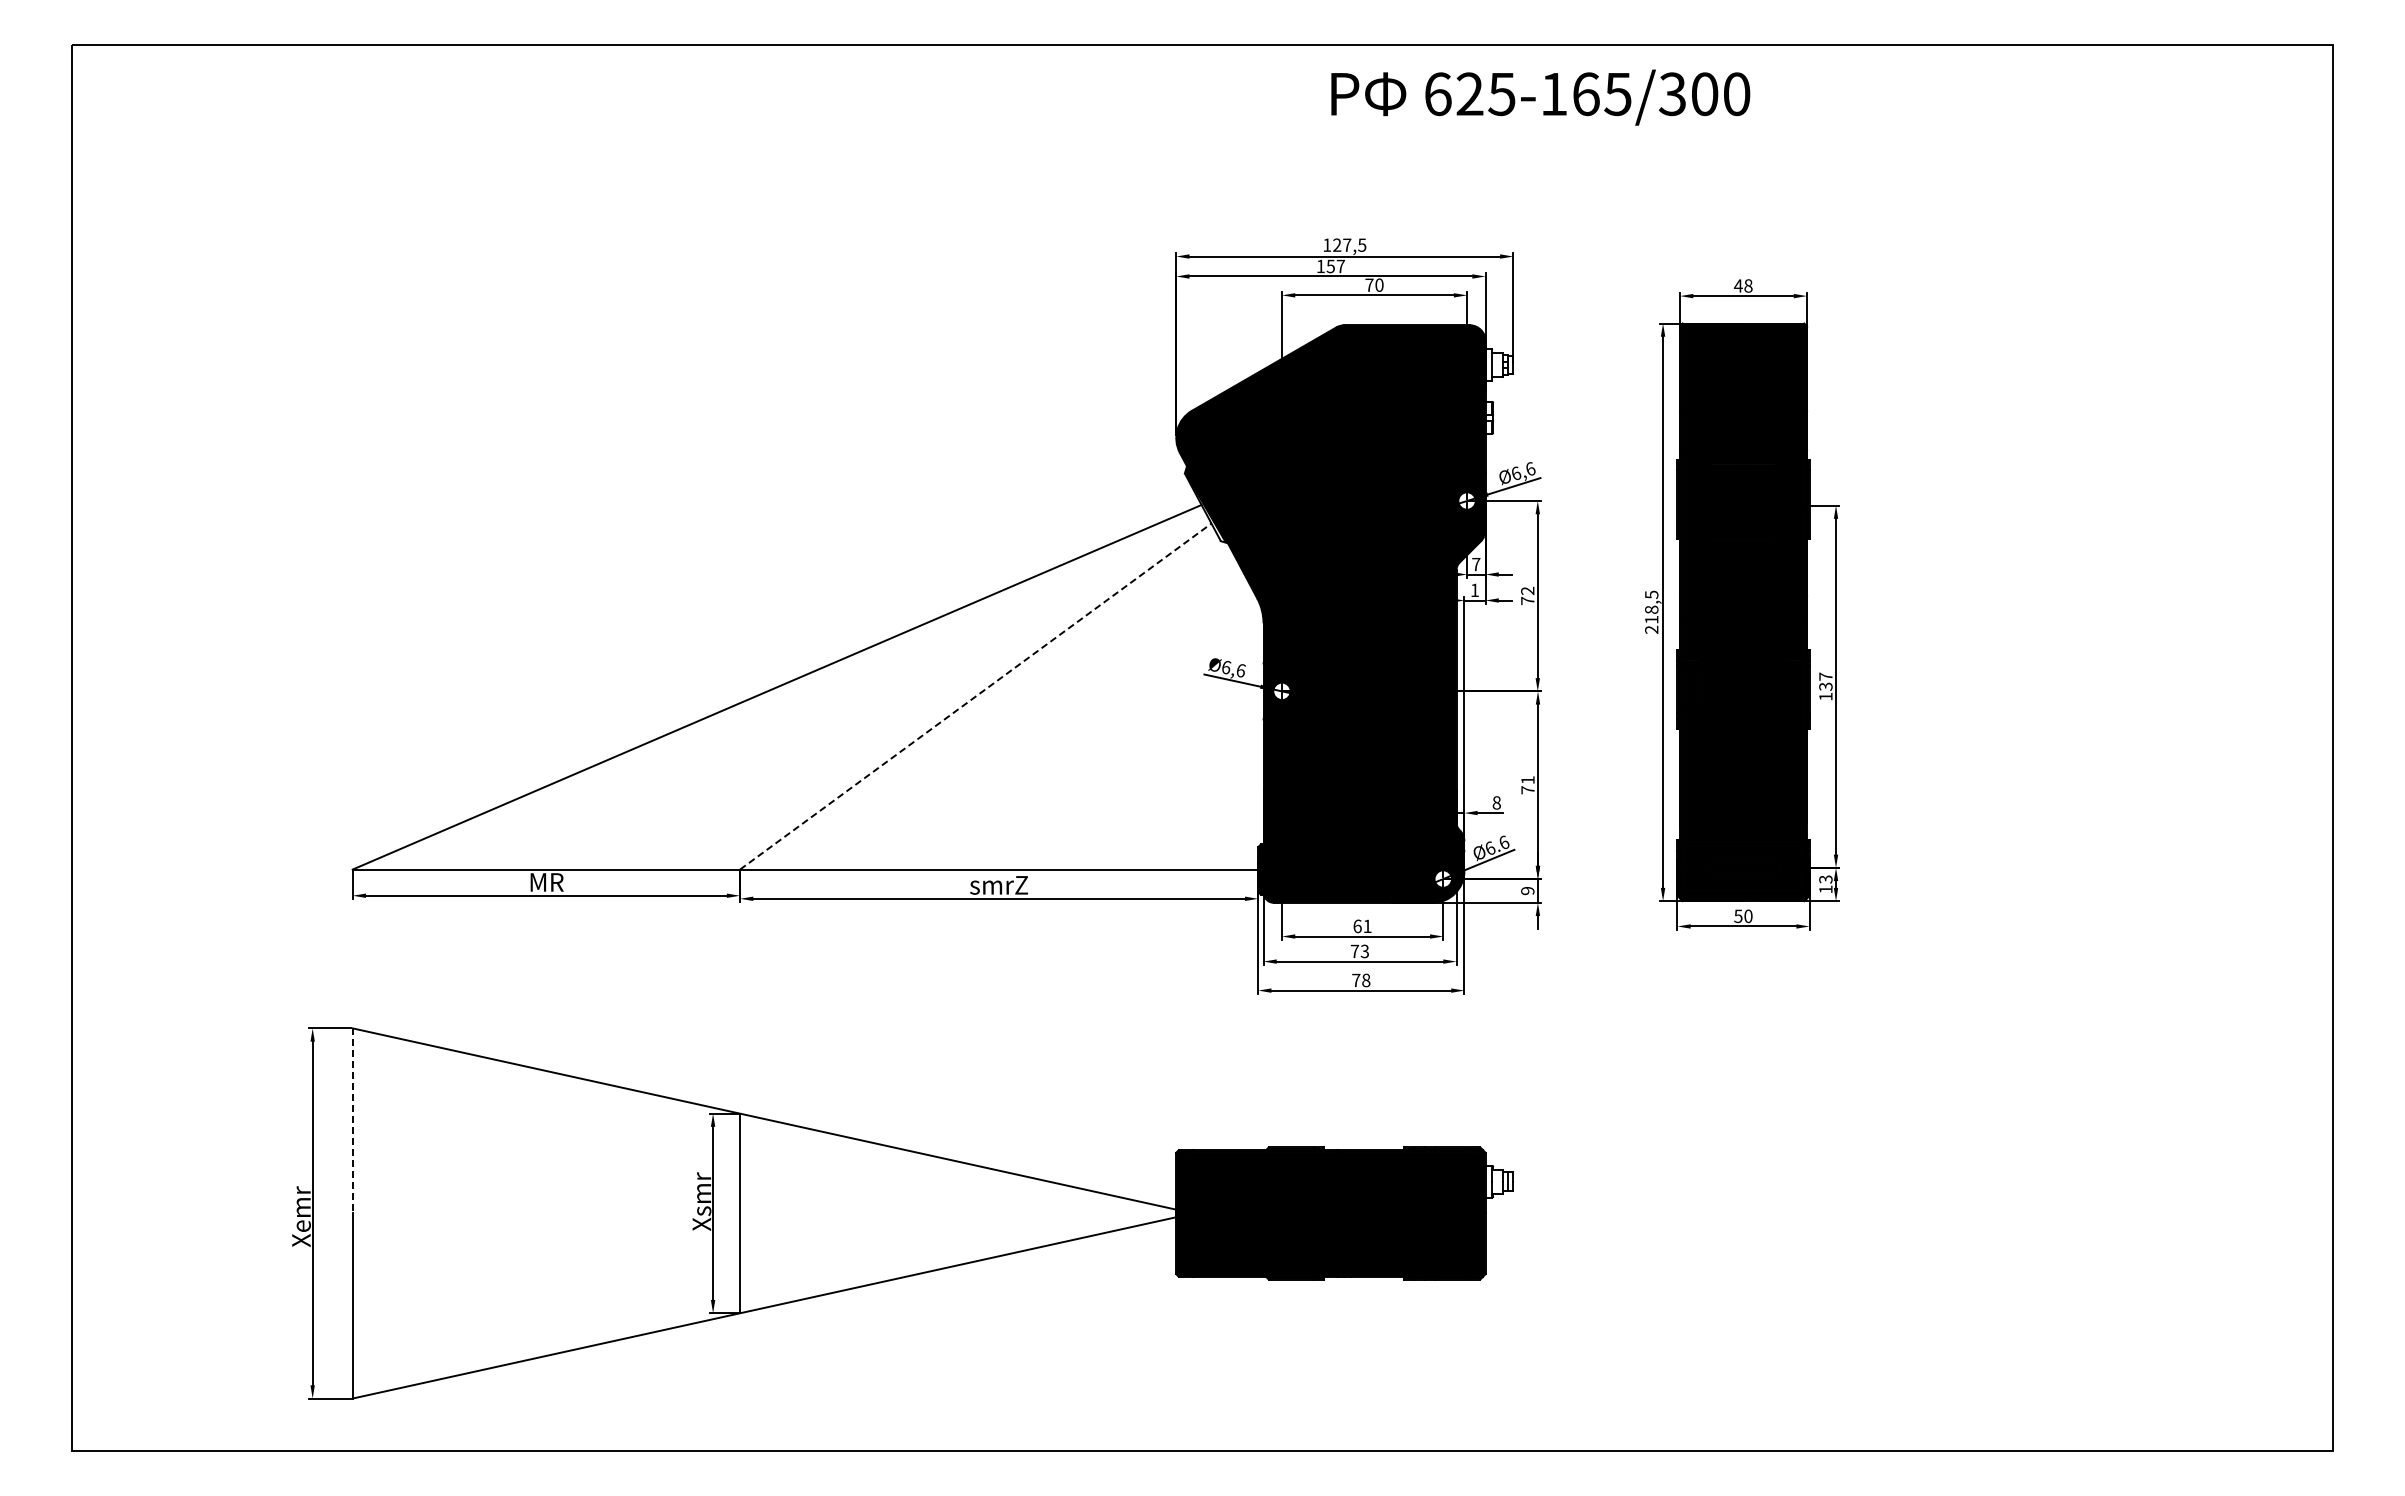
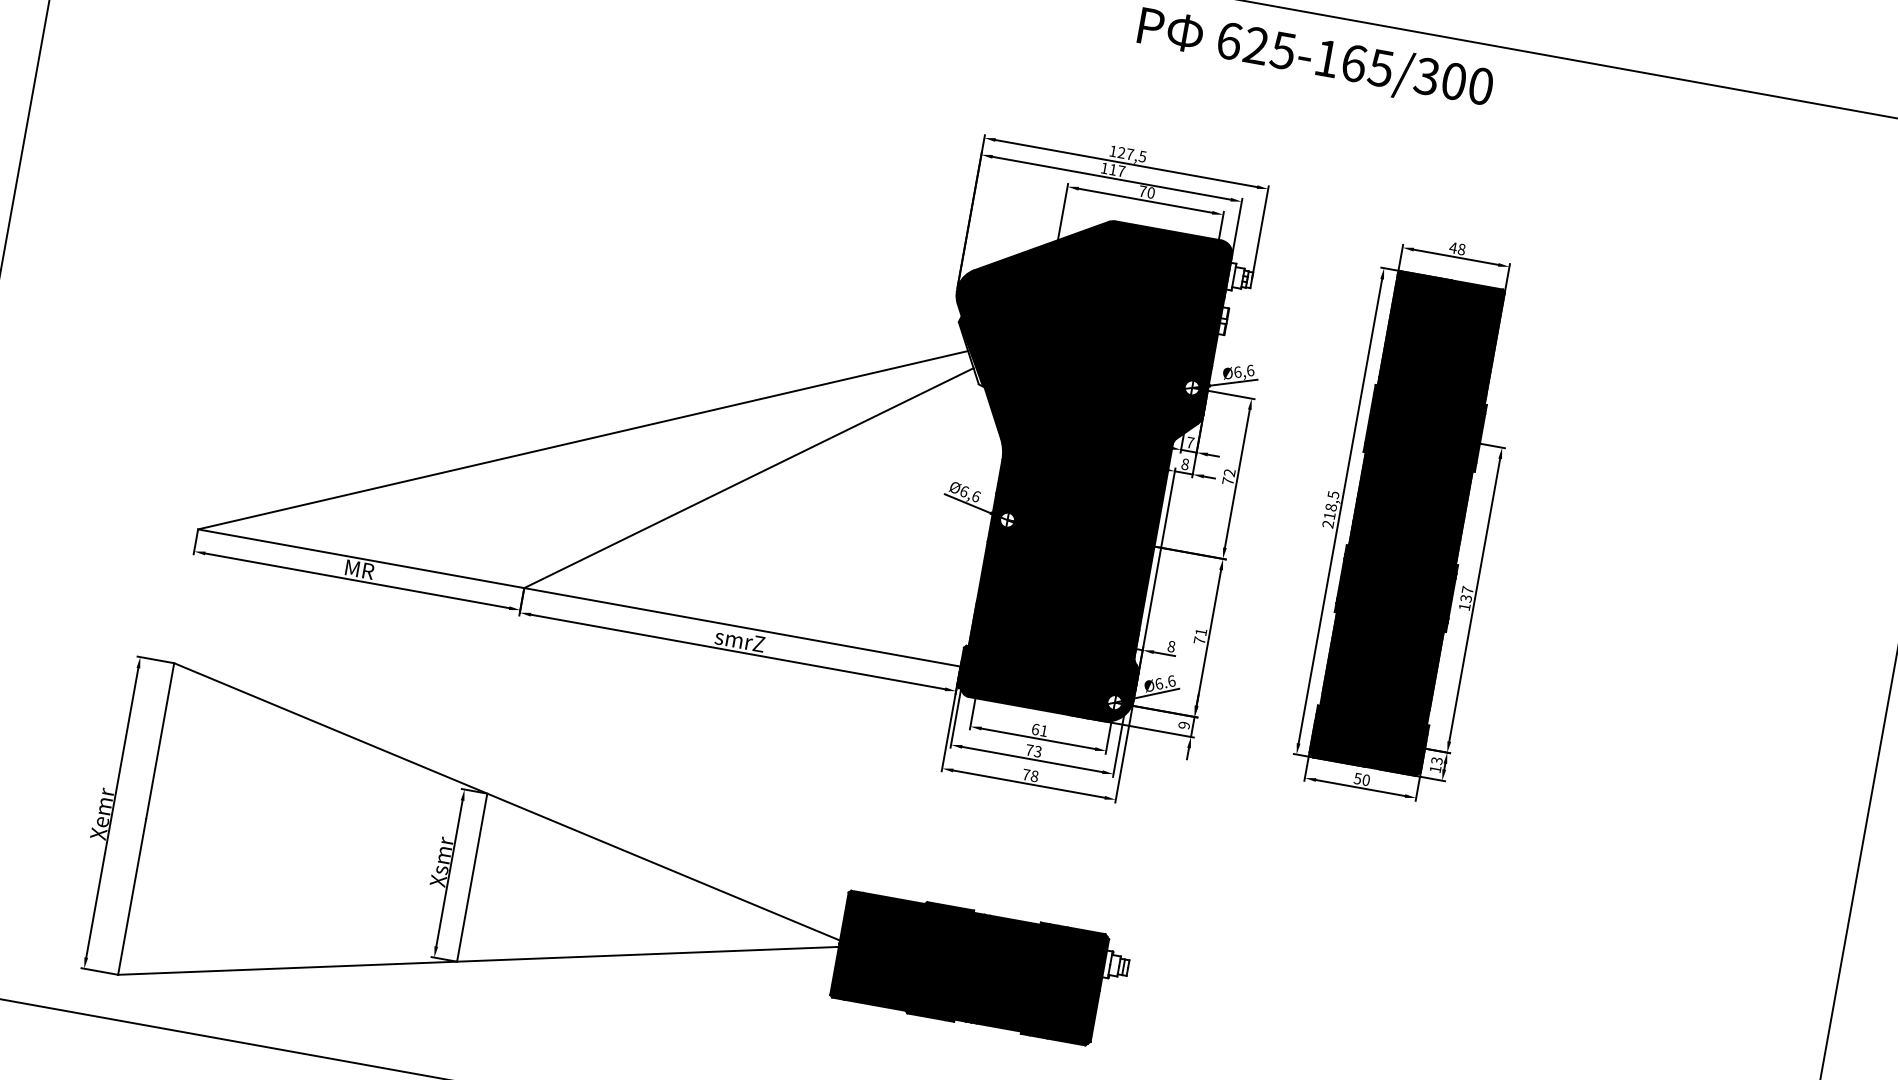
text: (1330, 266) -> (1112, 169), 157 -> 117
text: (1474, 590) -> (1184, 464), 1 -> 8
line: (976, 696) -> (749, 478), dashed -> solid
line: (352, 1120) -> (159, 740), dashed -> solid

